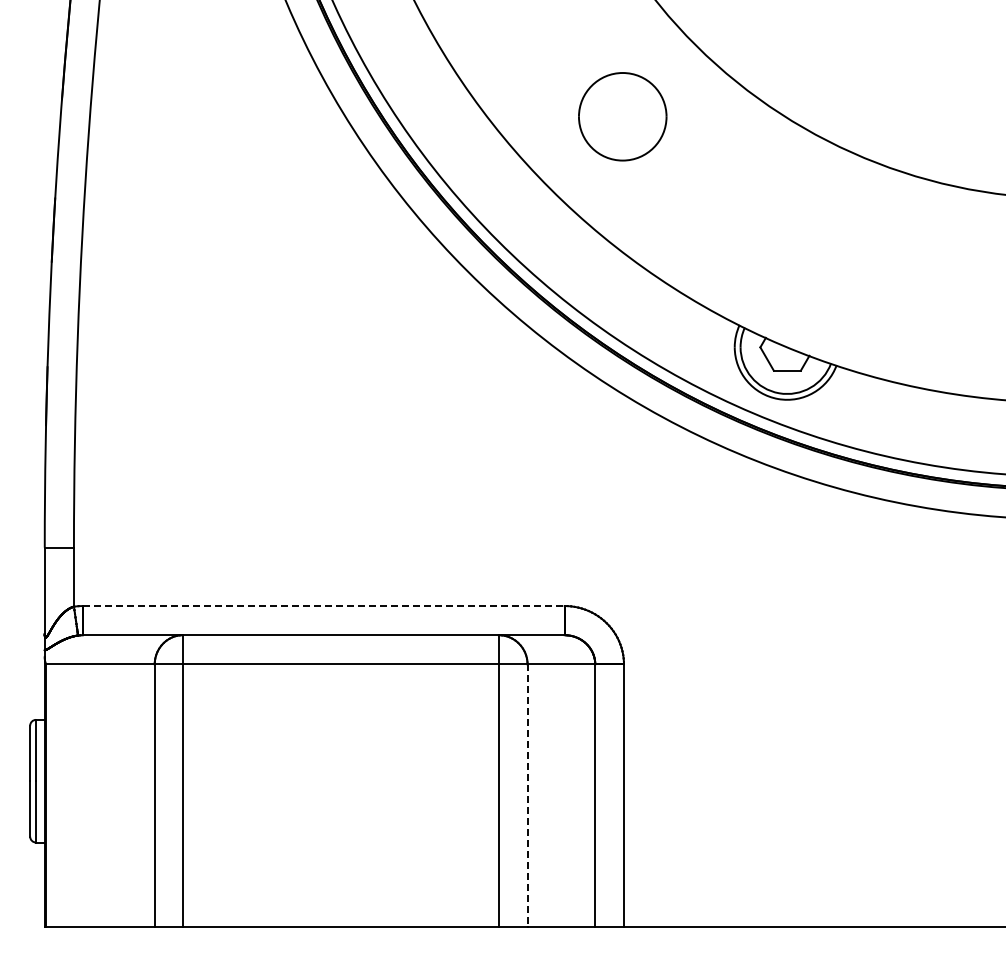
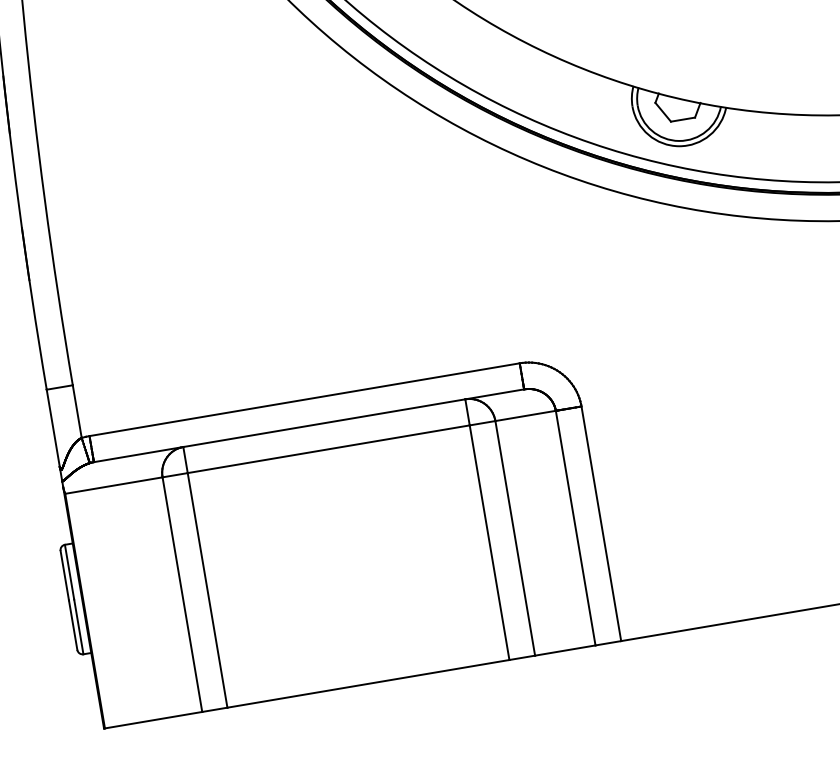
line: (323, 606) -> (304, 400), dashed -> solid
line: (527, 796) -> (515, 538), dashed -> solid

